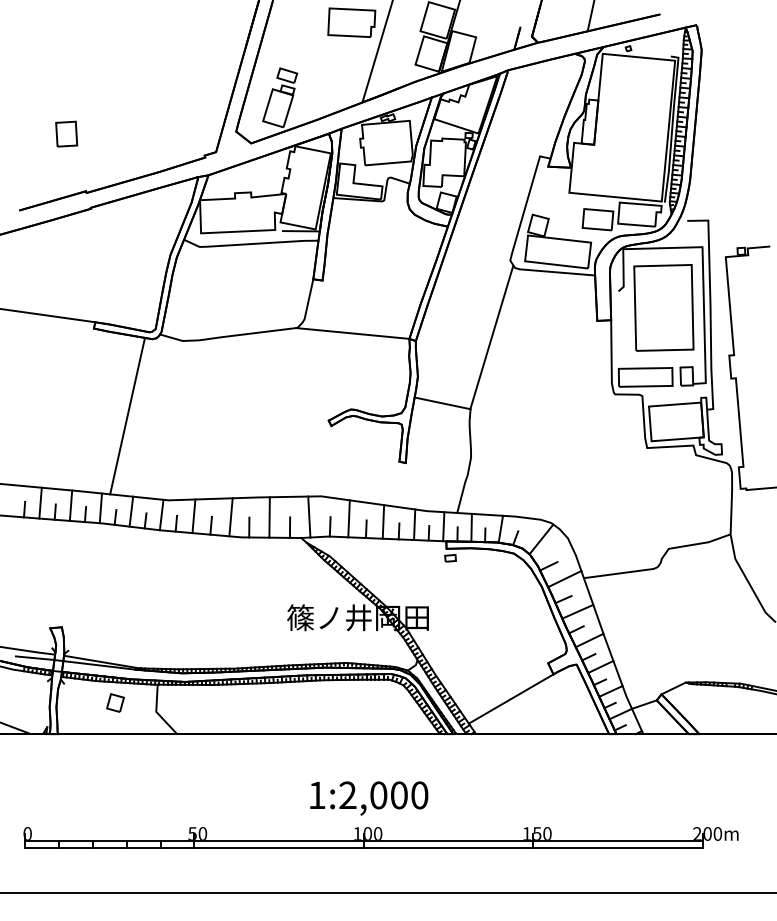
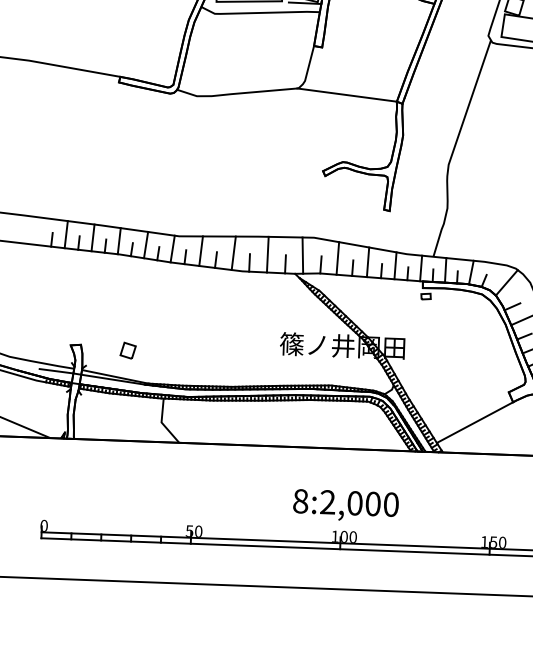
line: (442, 403) -> (423, 159), removed
line: (127, 415) -> (145, 160), removed
part: (115, 702) -> (128, 350), moved
text: (316, 795) -> (300, 501), 1:2,000 -> 8:2,000

